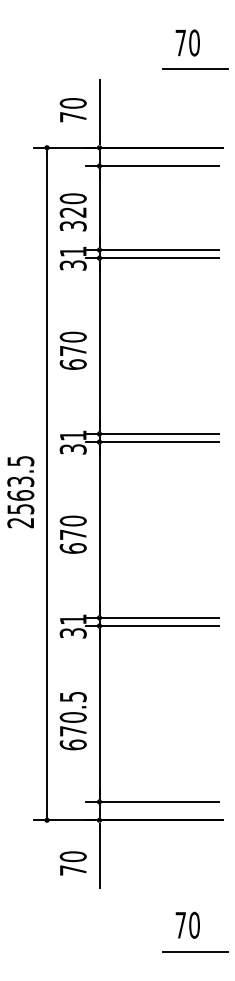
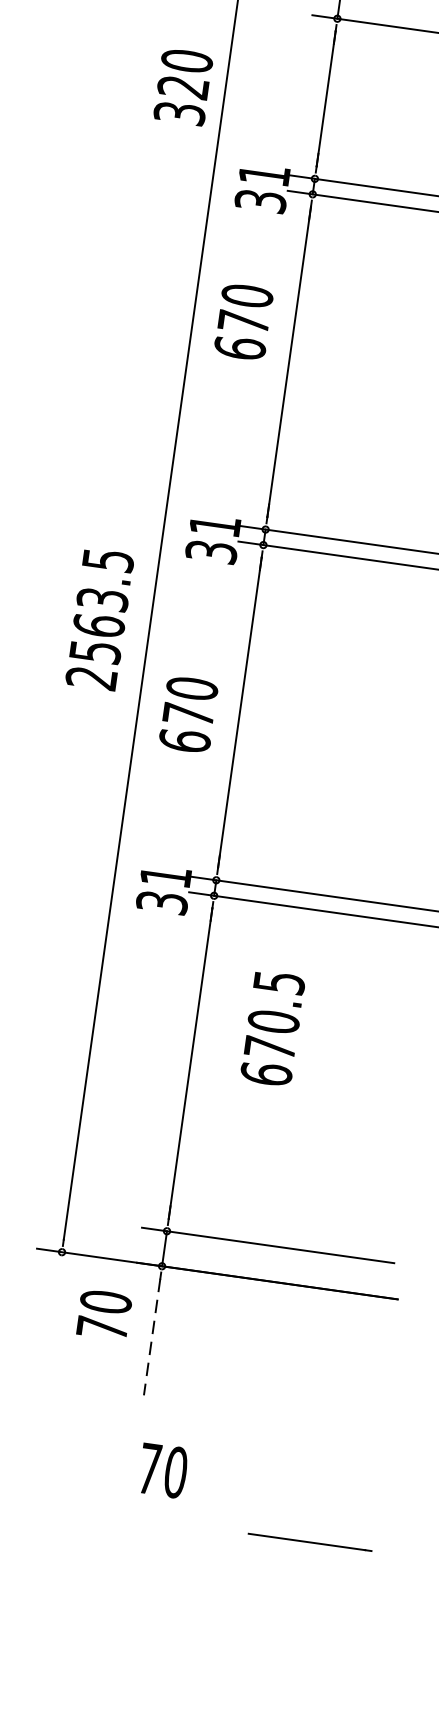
text: (72, 212) -> (181, 87), moved
text: (72, 350) -> (242, 321), moved
text: (72, 721) -> (271, 1029), moved
line: (99, 857) -> (152, 1337), solid -> dashed
text: (72, 863) -> (102, 1314), moved
text: (187, 924) -> (162, 1469), moved

